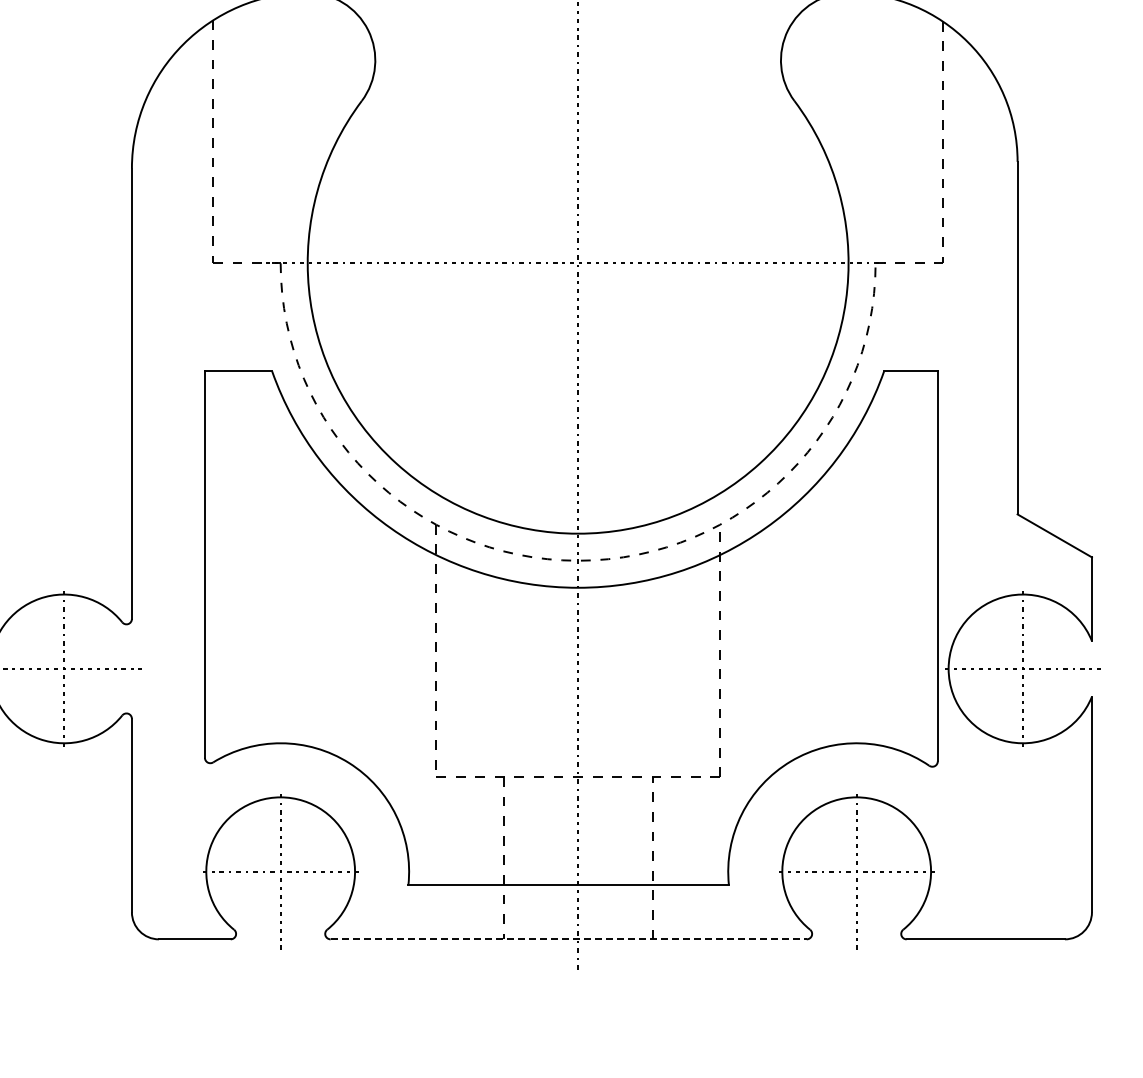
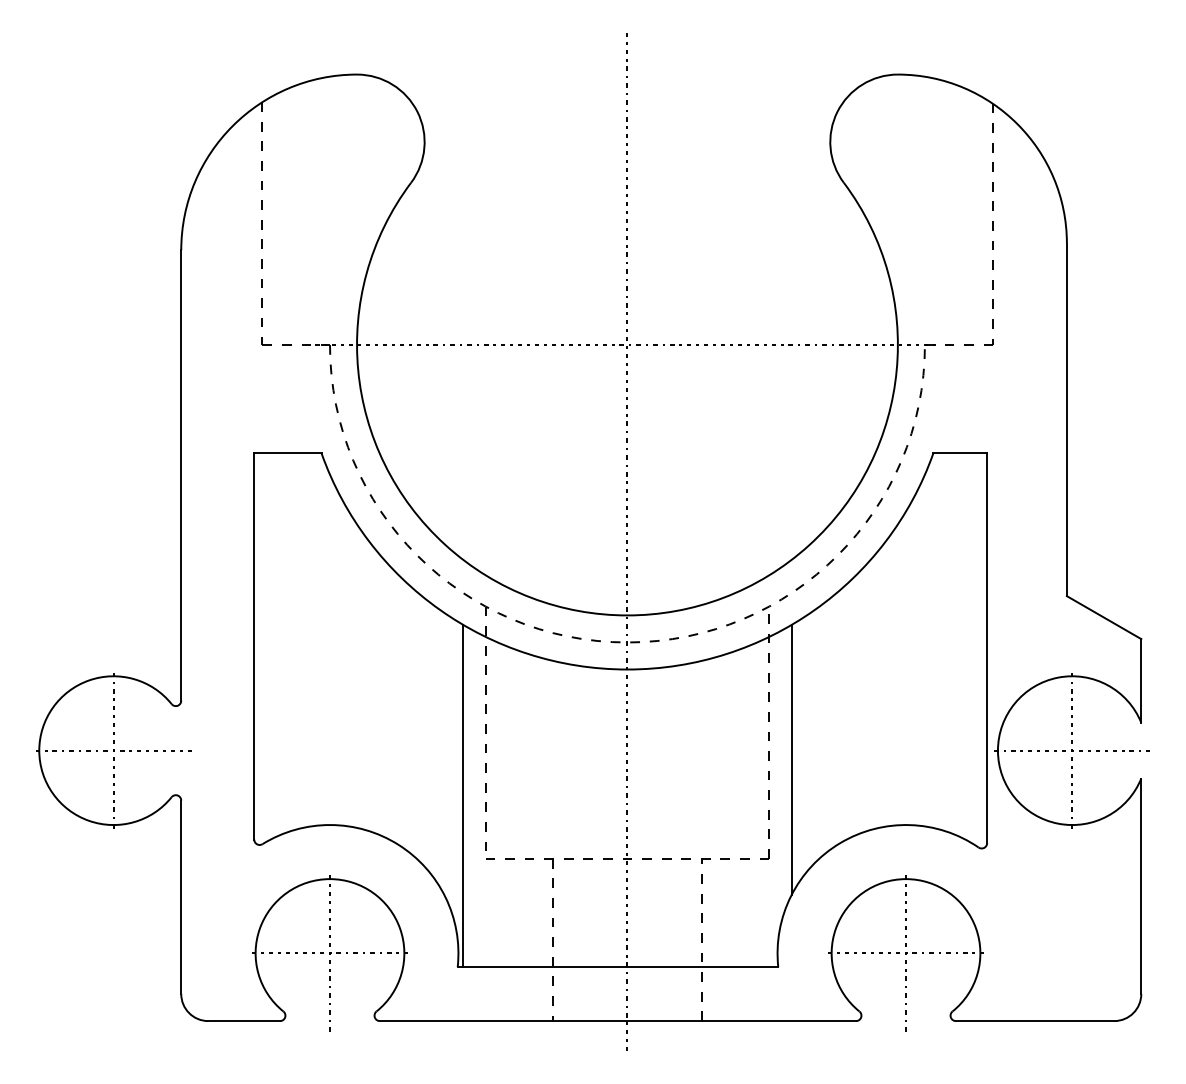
line: (742, 677) -> (791, 759), added
line: (414, 713) -> (463, 795), added
line: (569, 939) -> (618, 1021), dashed -> solid

